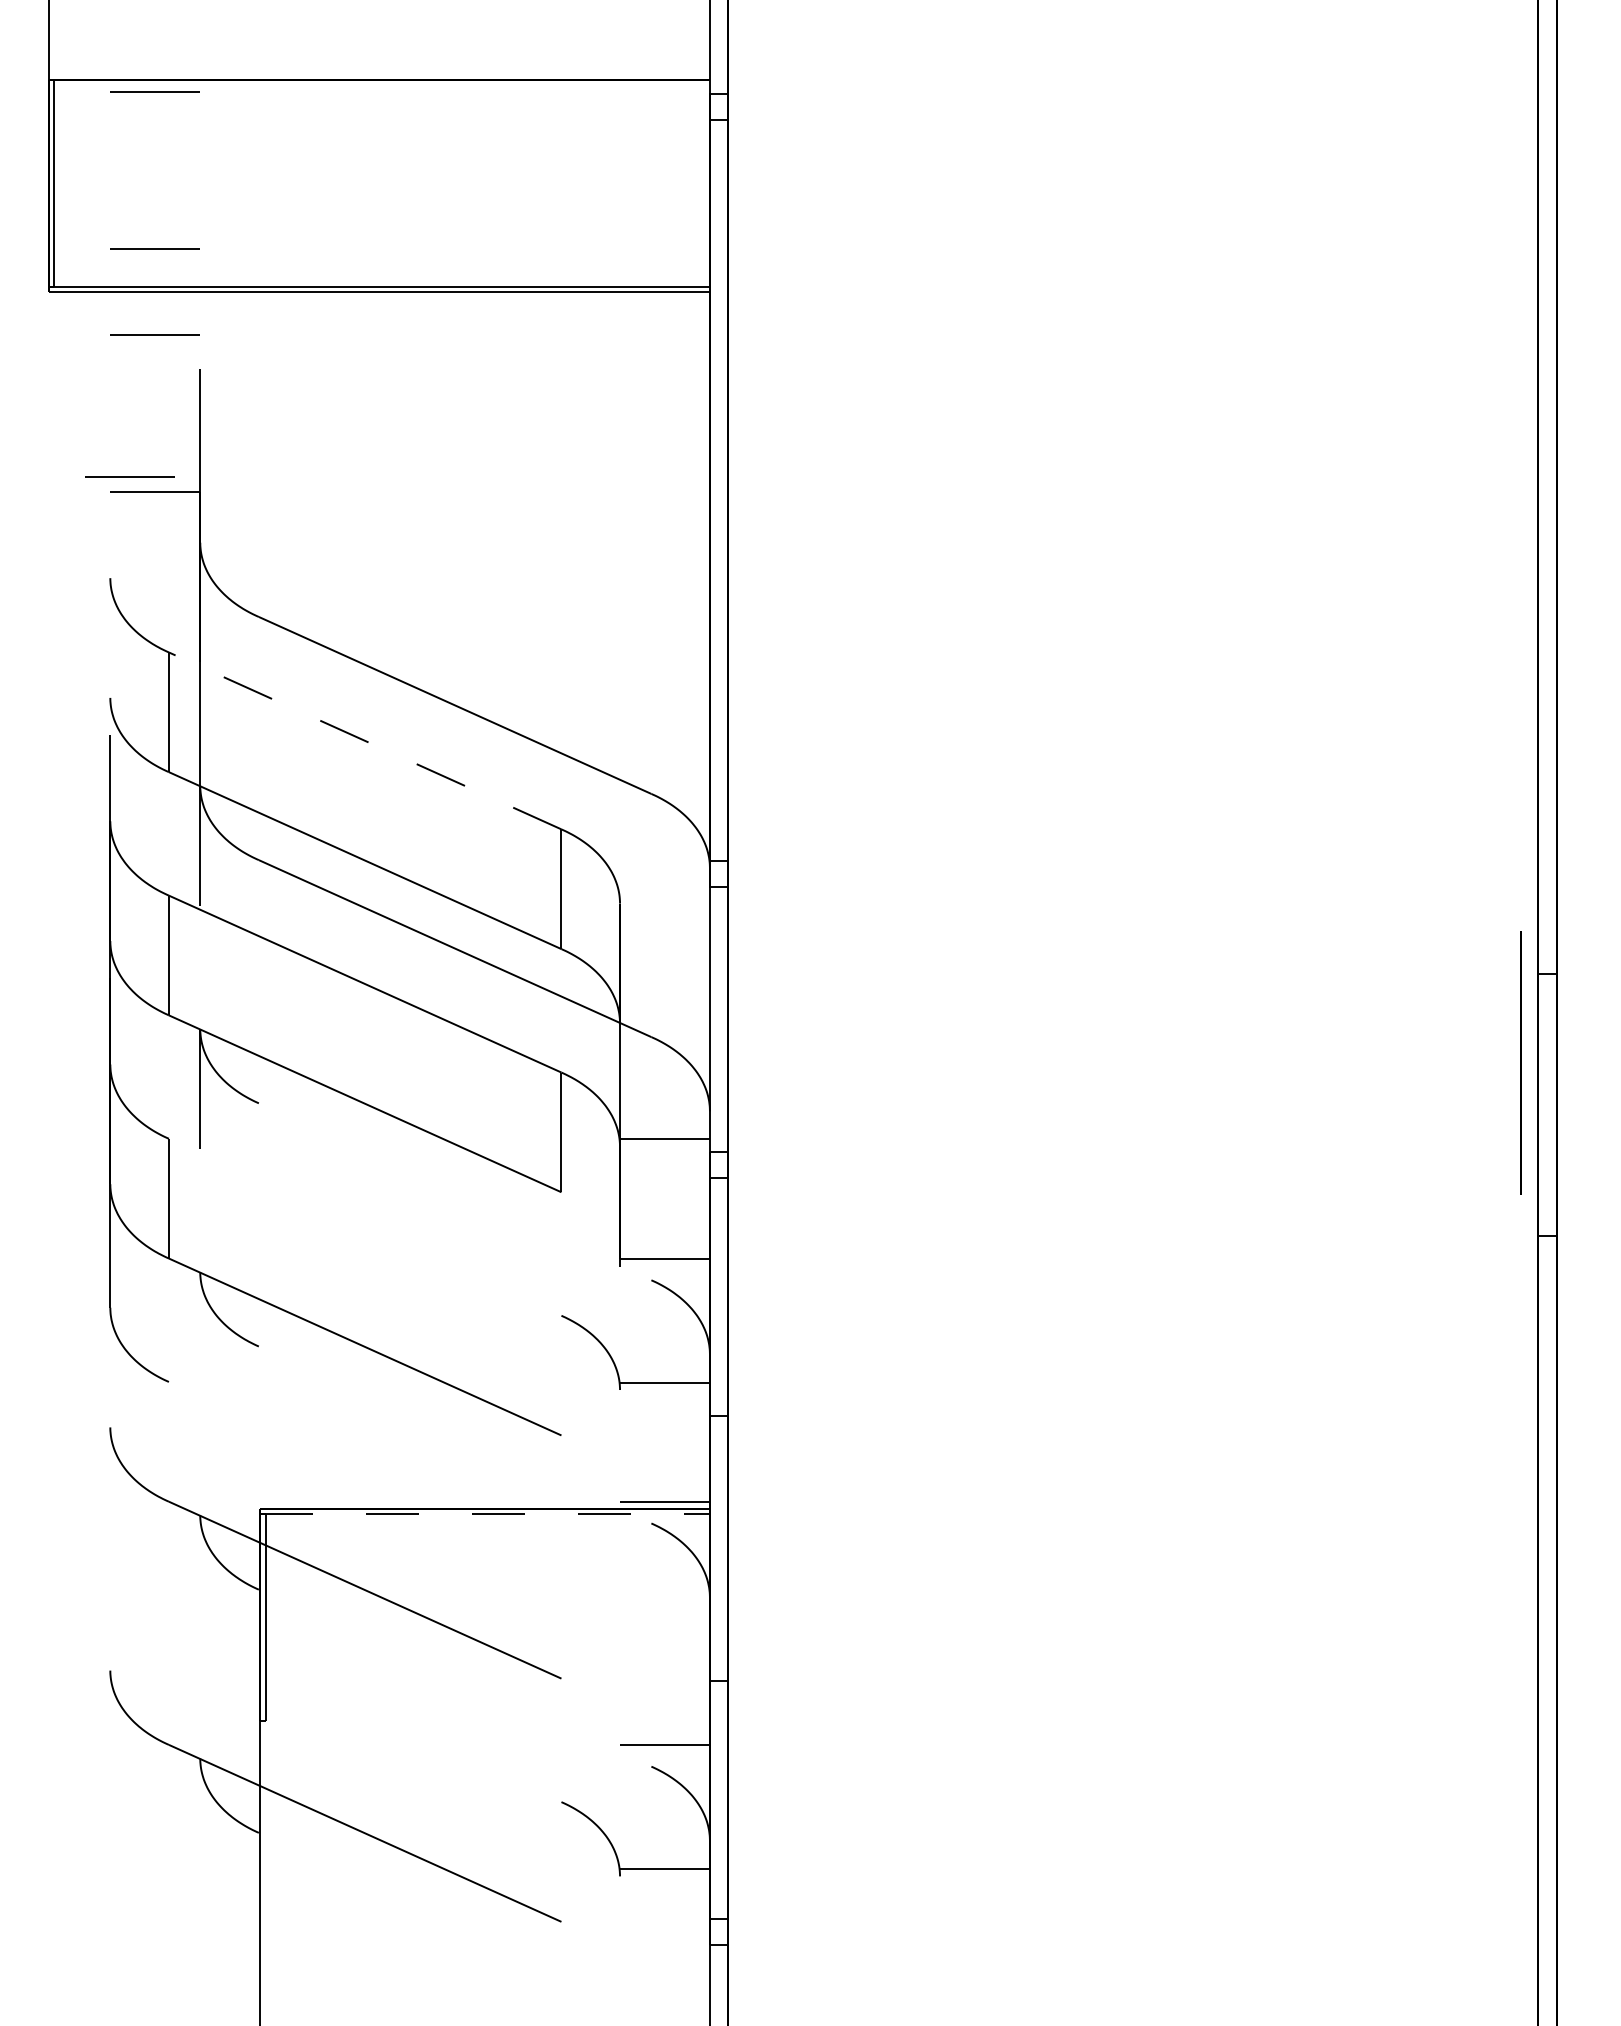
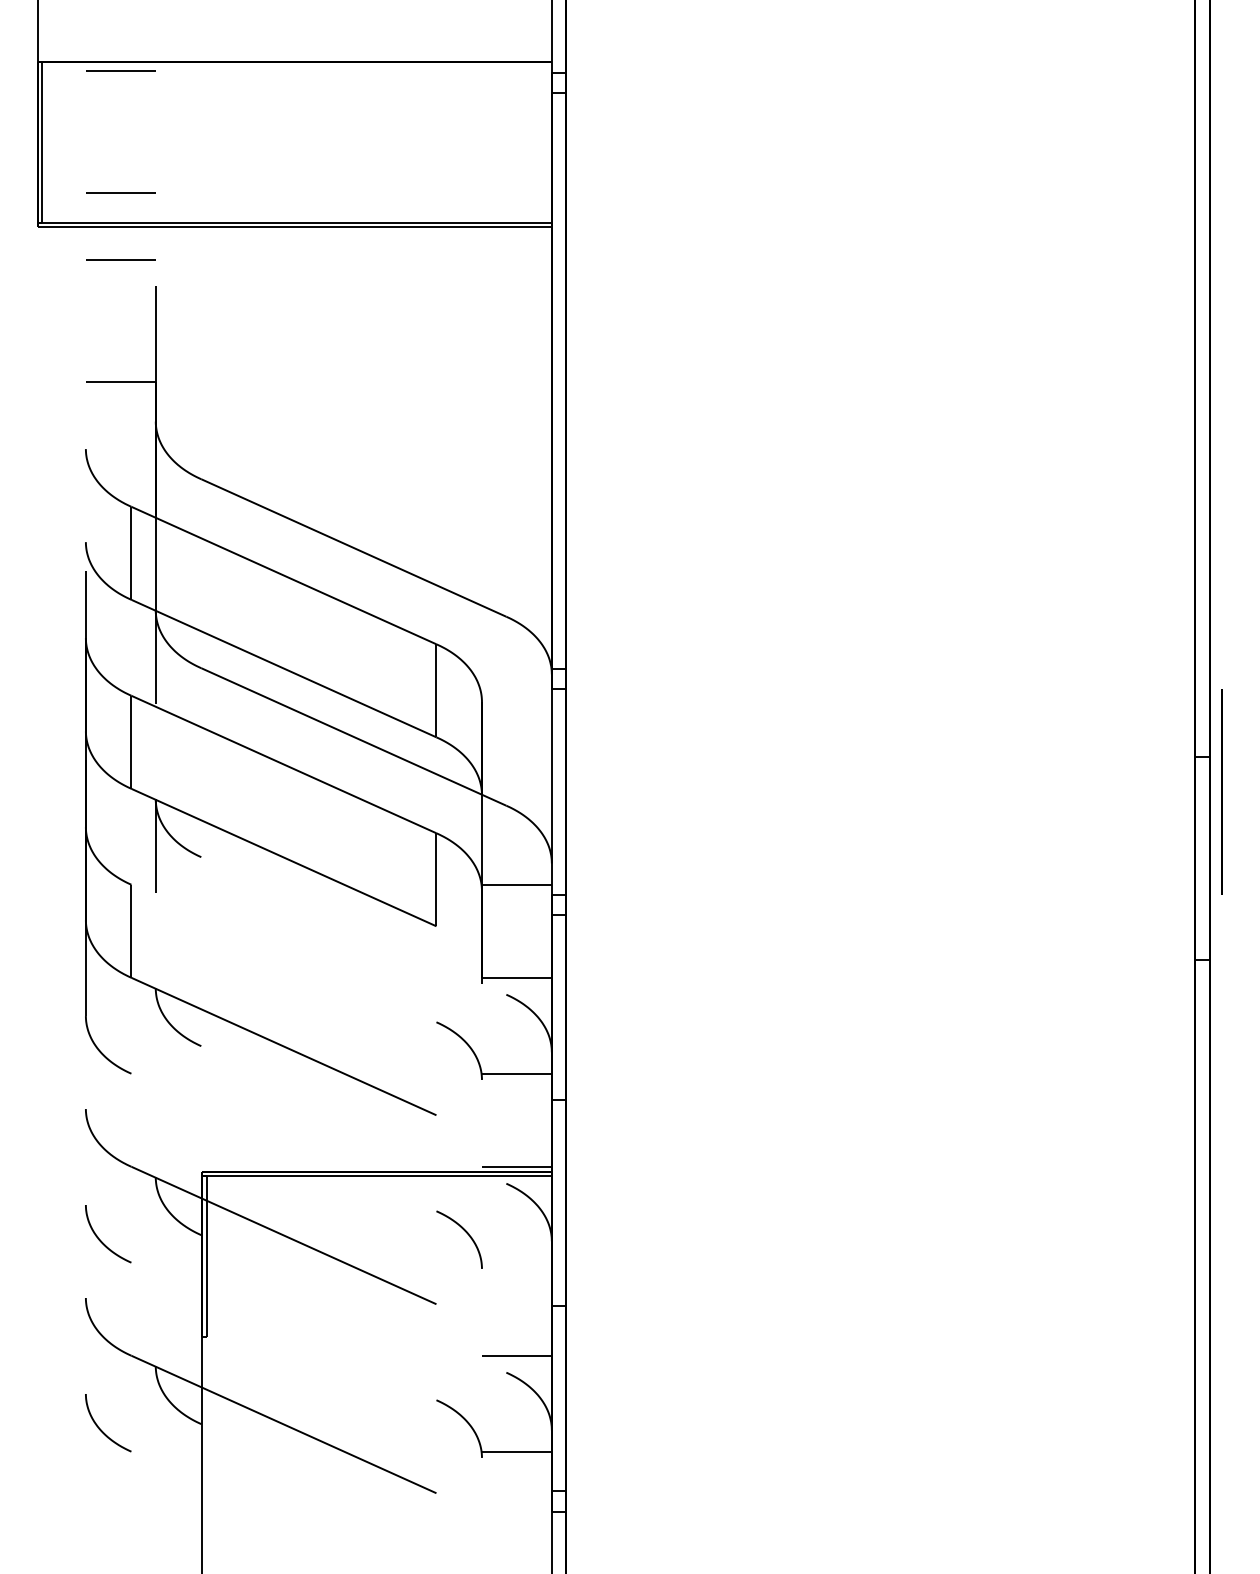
line: (129, 476) -> (100, 370), removed
line: (364, 740) -> (283, 575), dashed -> solid
line: (1520, 1062) -> (1221, 791), moved
line: (485, 1514) -> (377, 1176), dashed -> solid
curve: (599, 1586) -> (466, 1232), added
curve: (128, 1594) -> (100, 1238), added
curve: (130, 1840) -> (101, 1430), added

